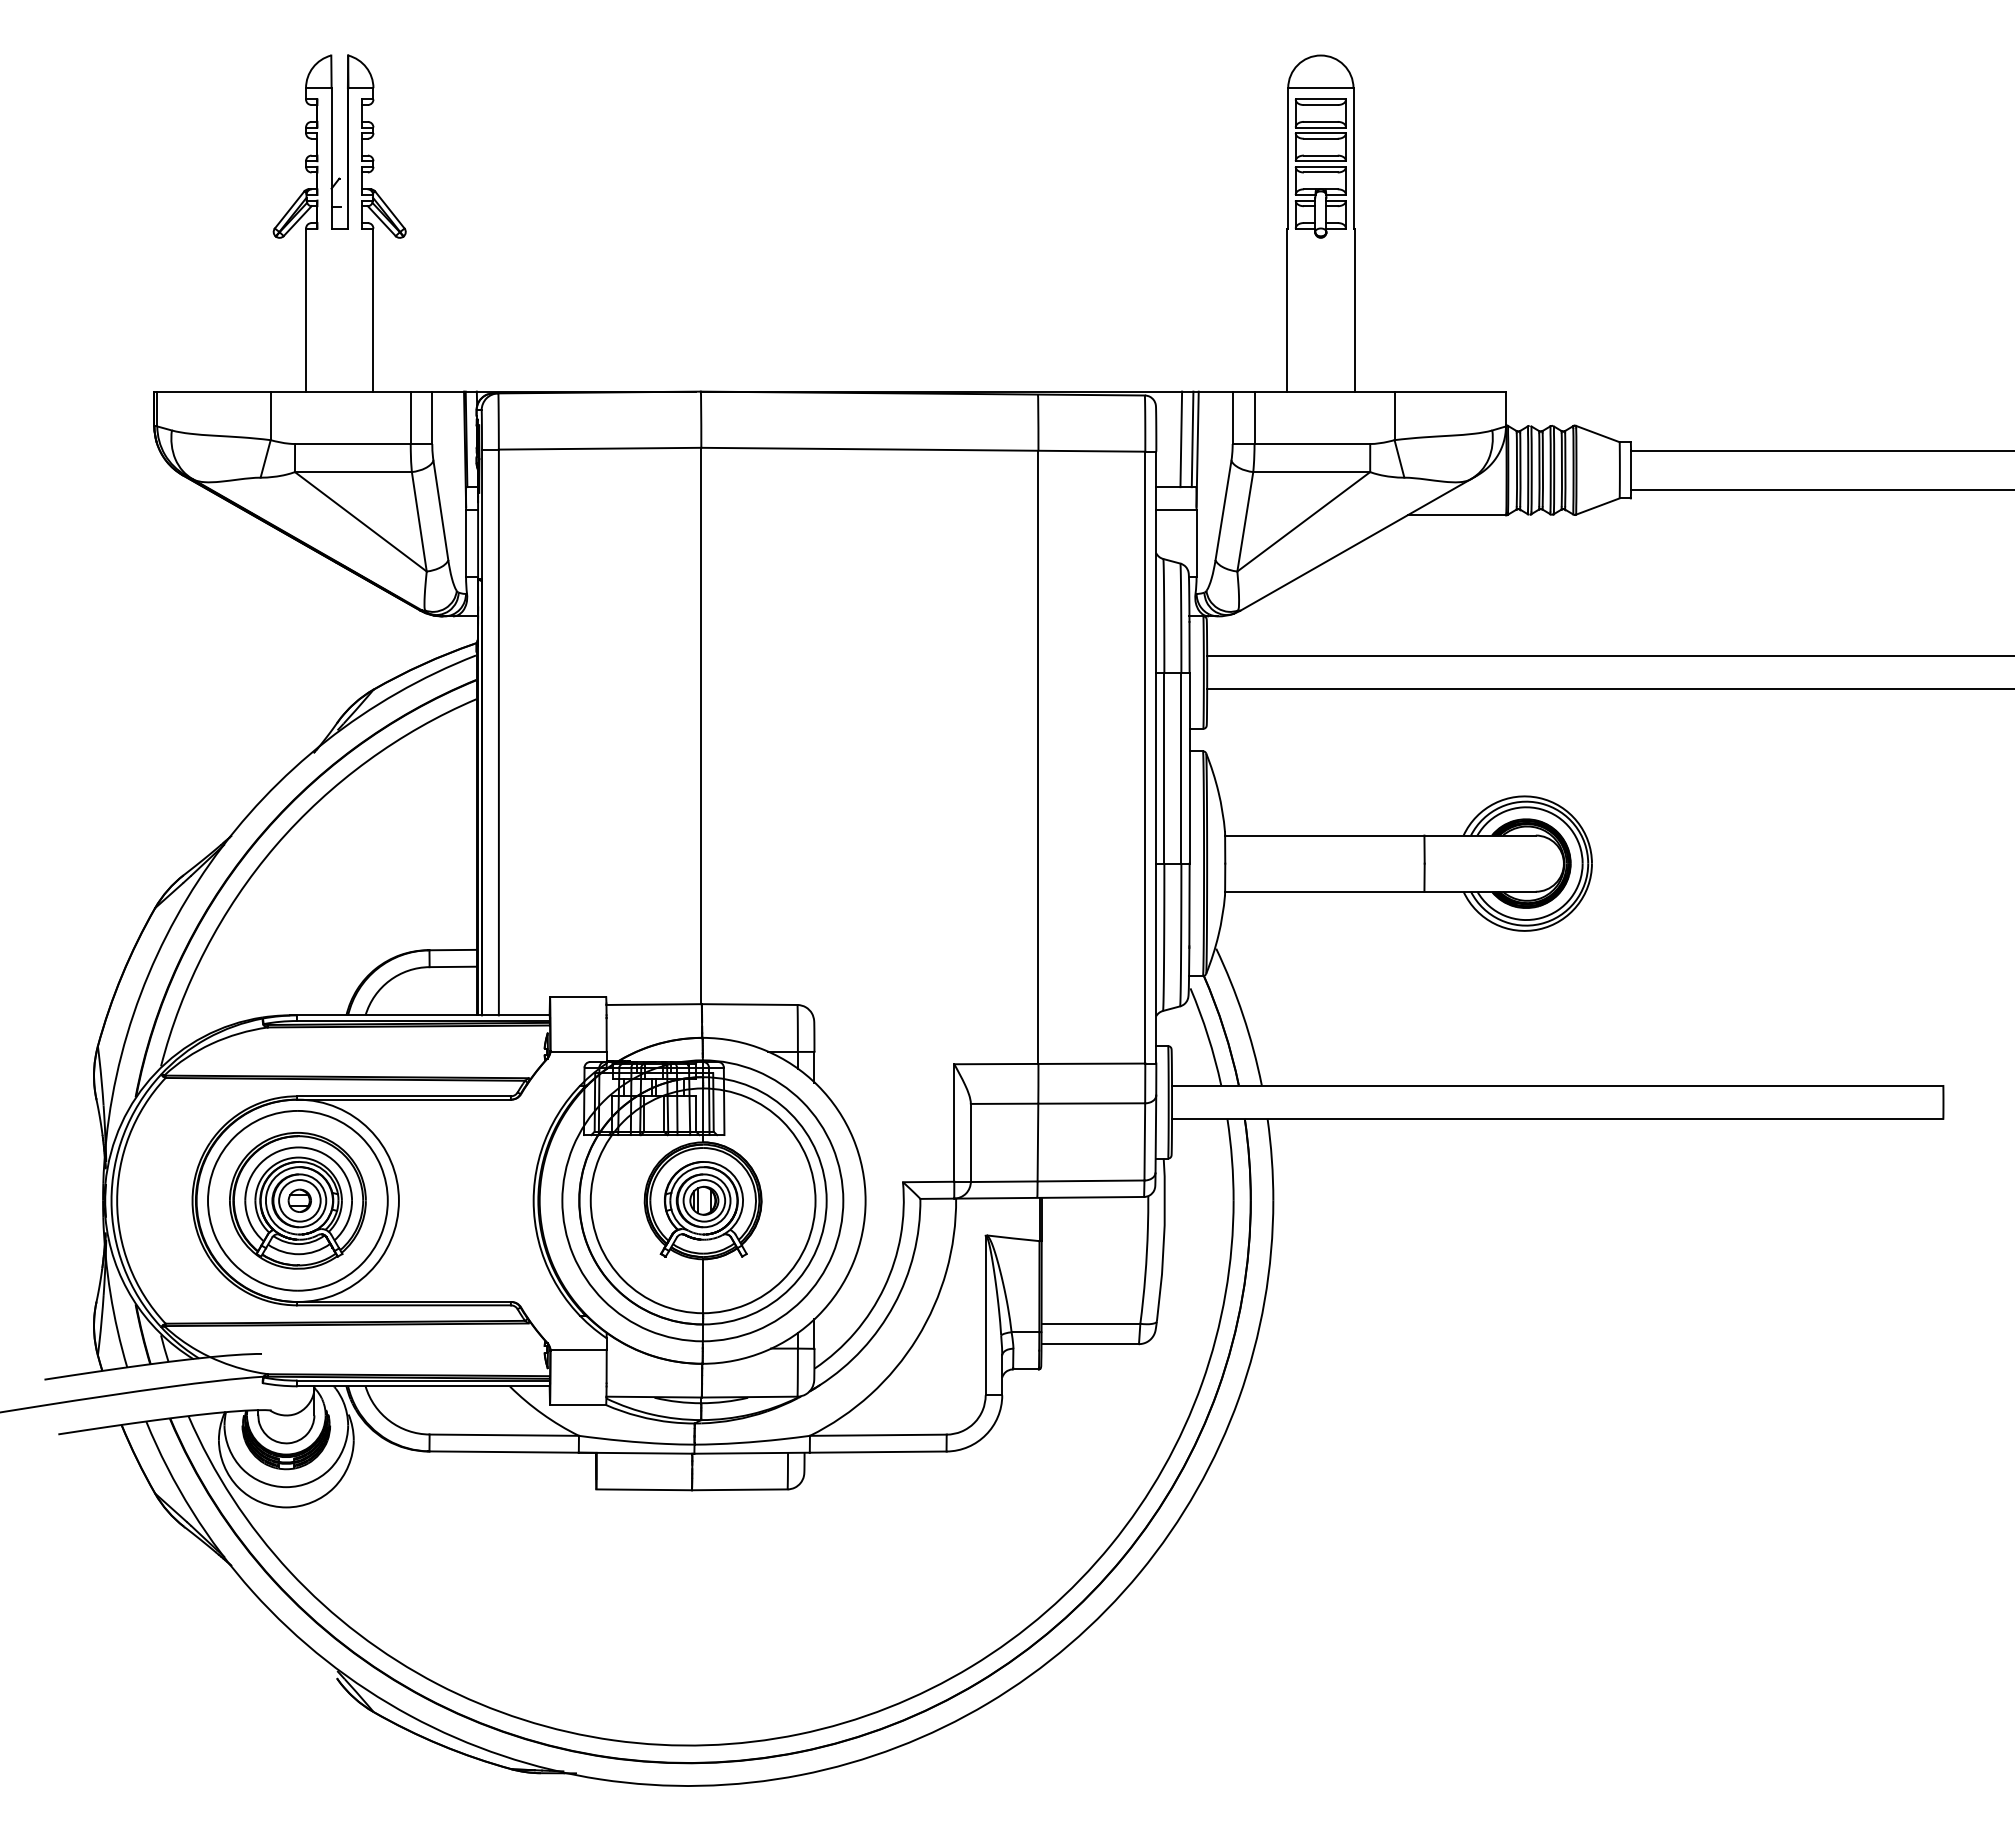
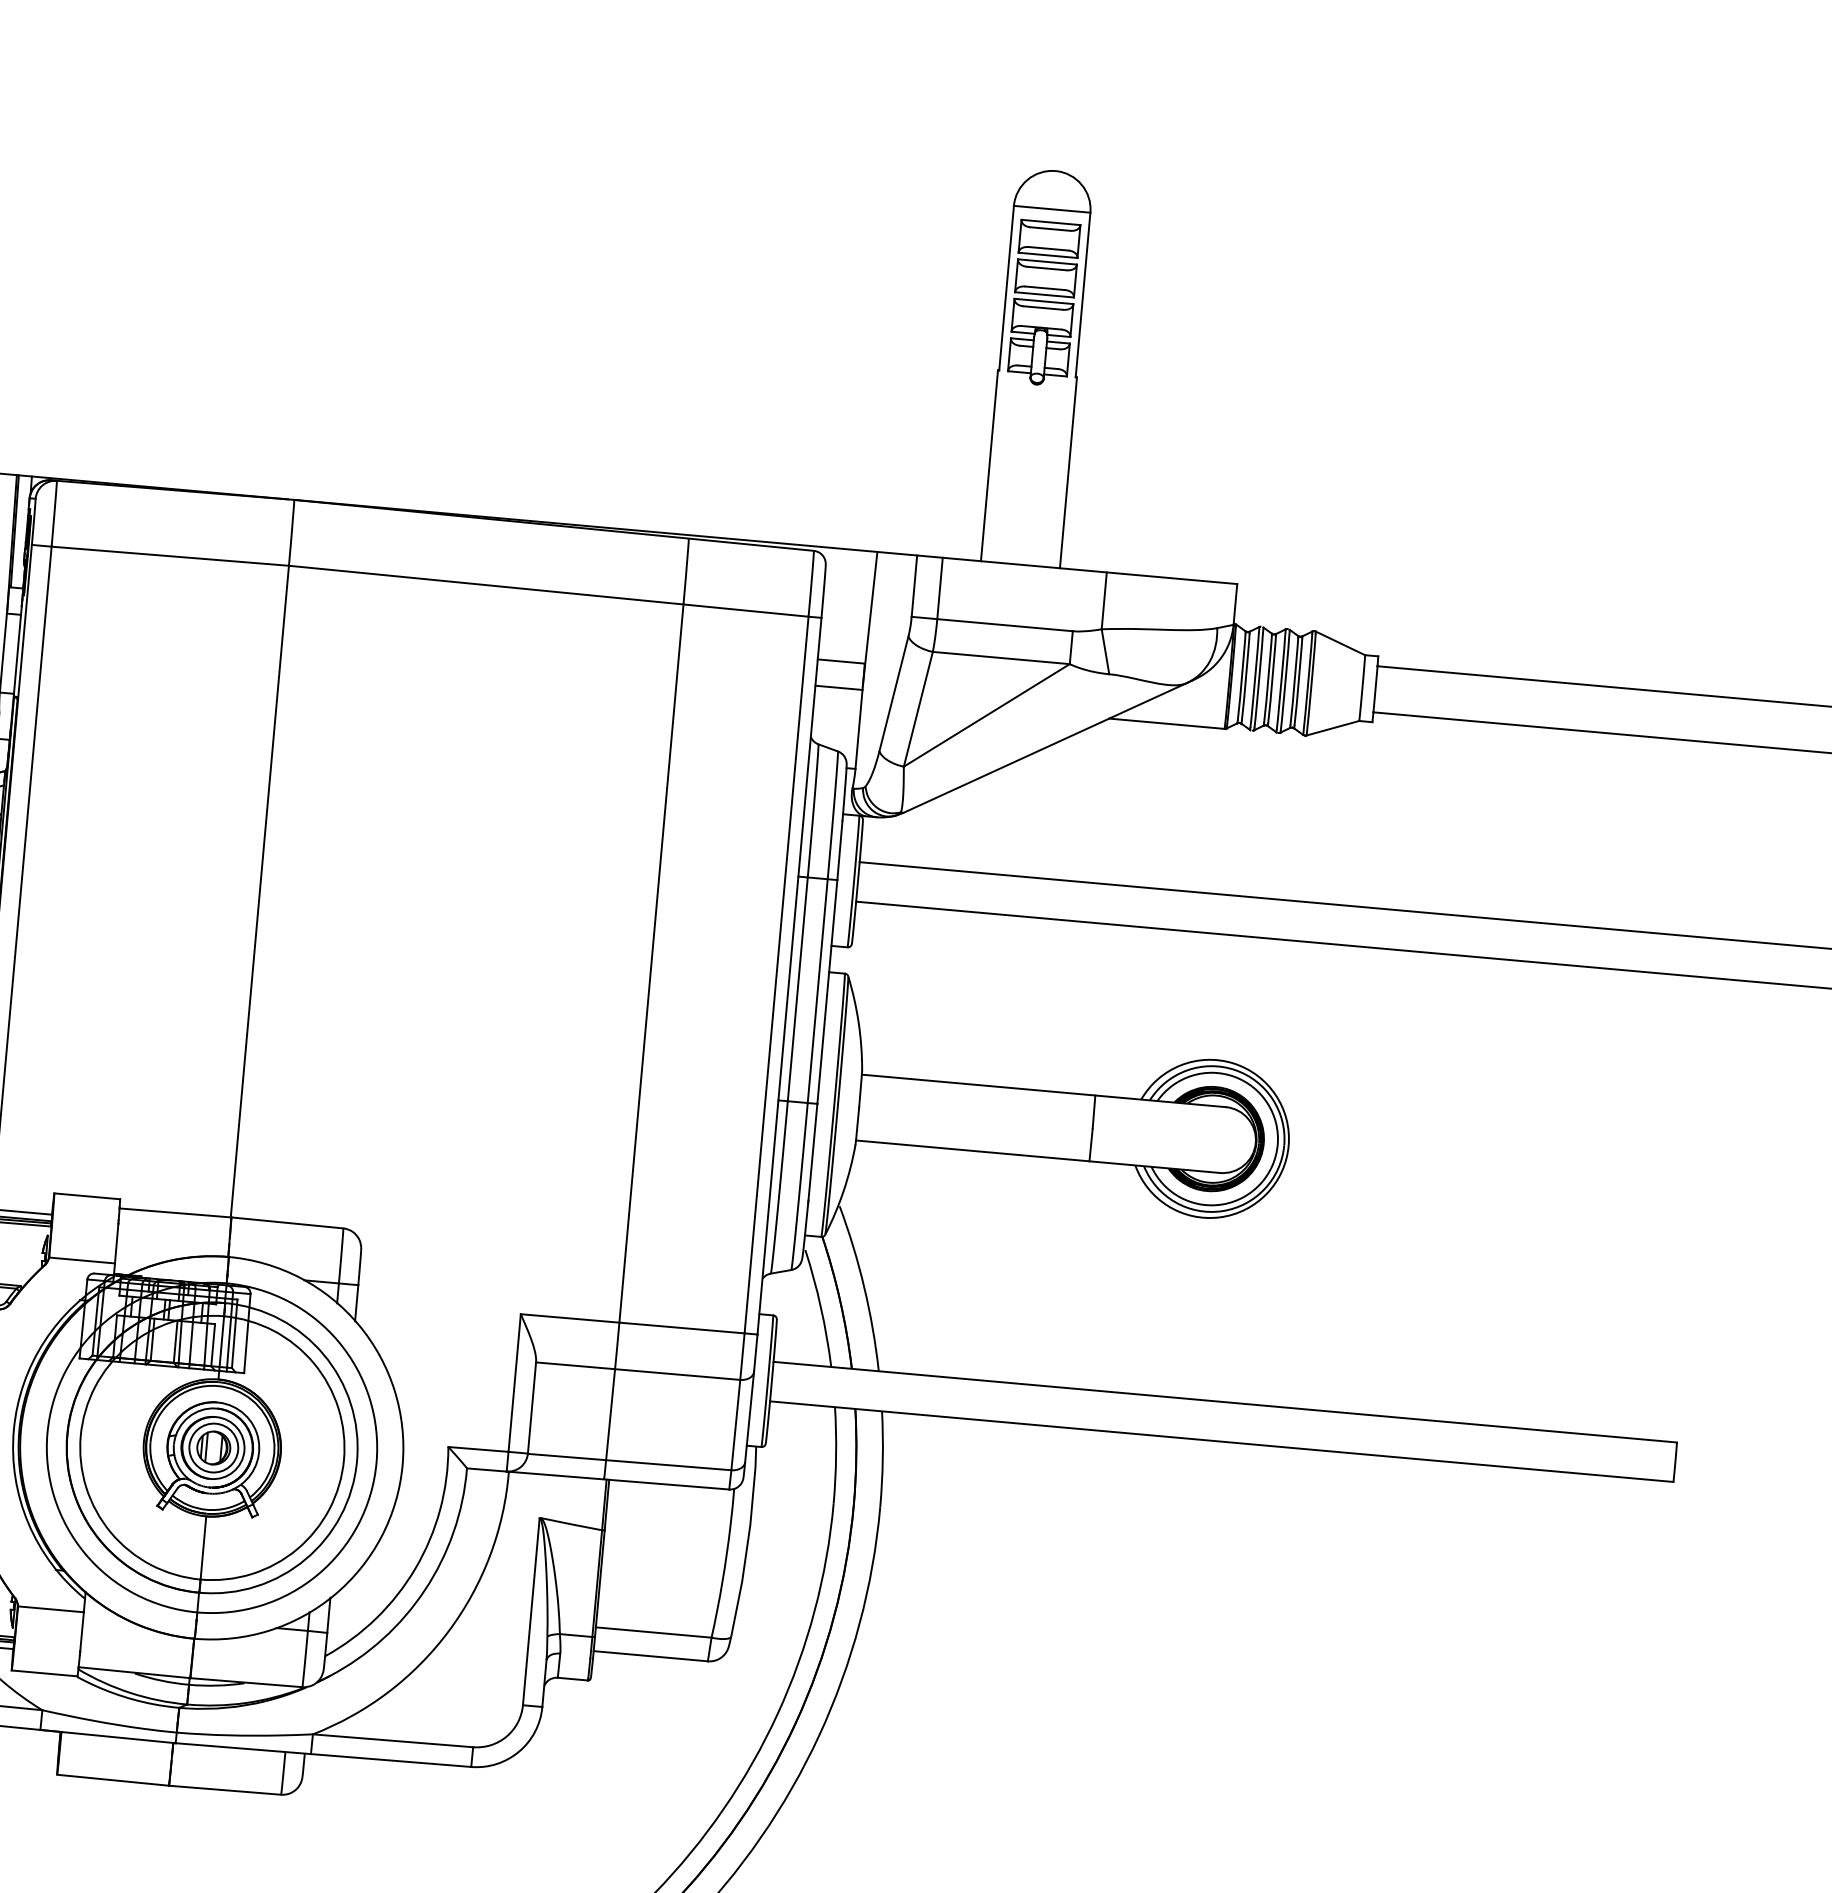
line: (1181, 439) -> (852, 606), removed
line: (1192, 439) -> (865, 607), removed

